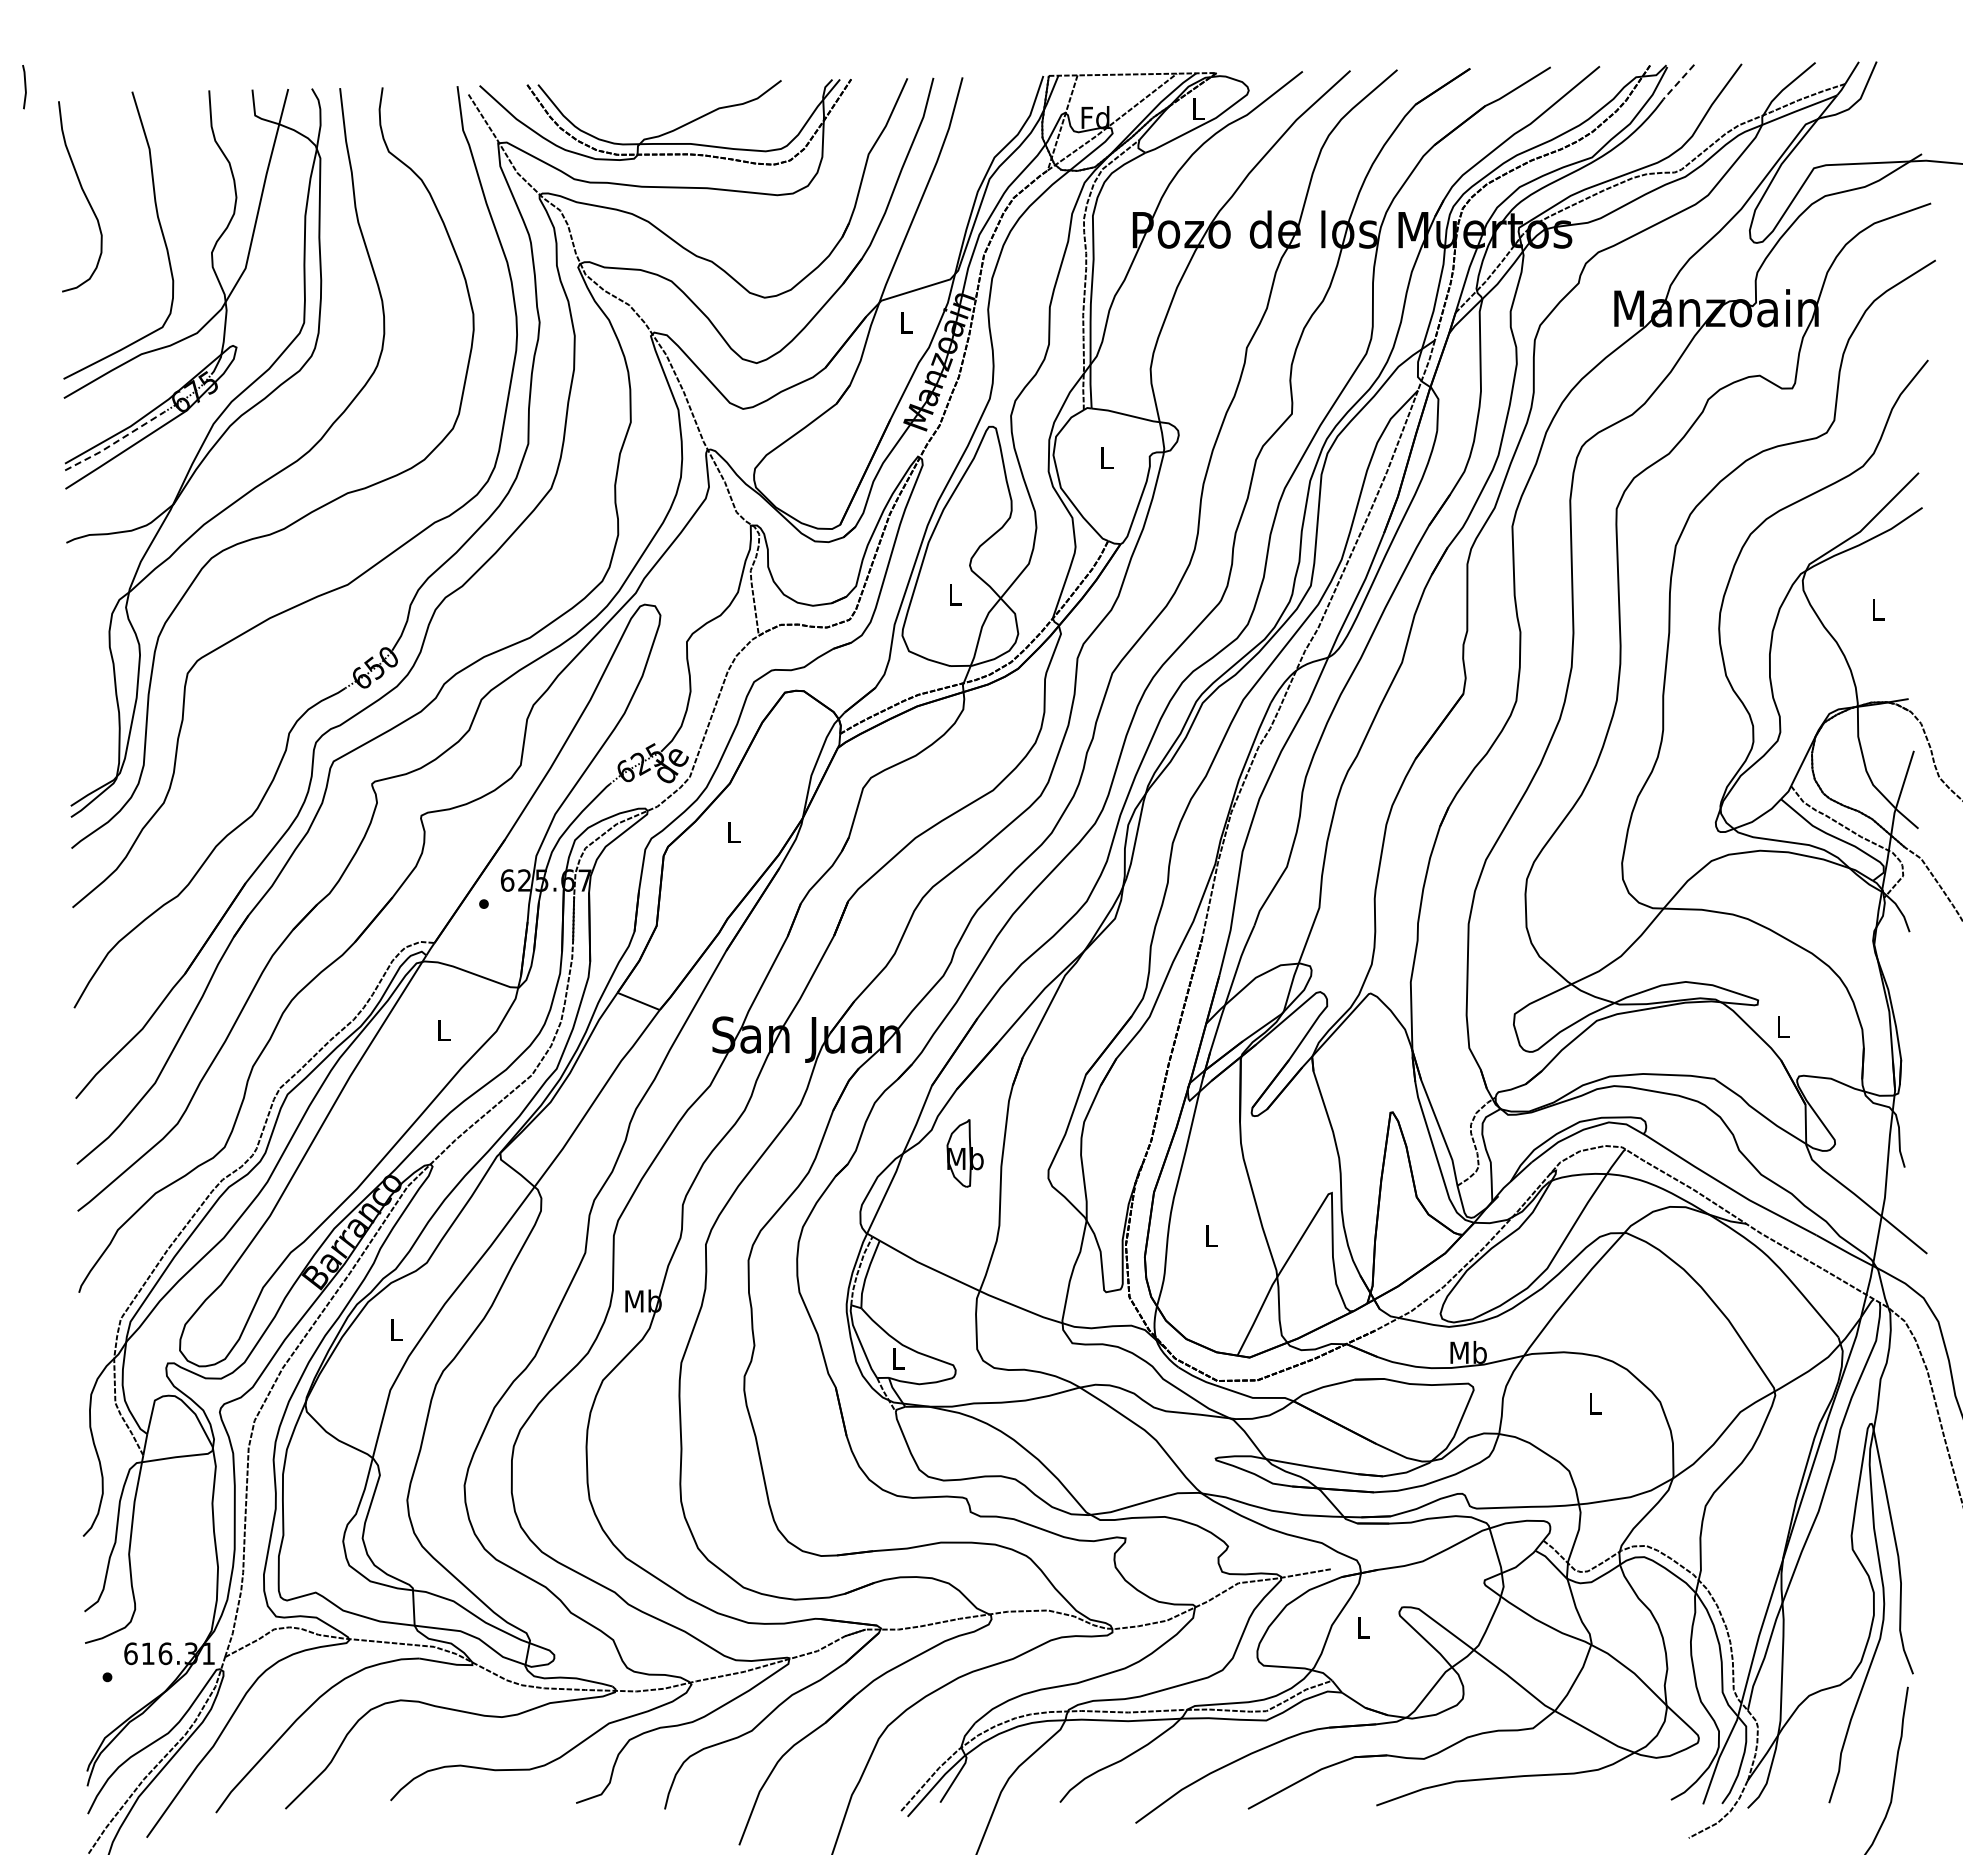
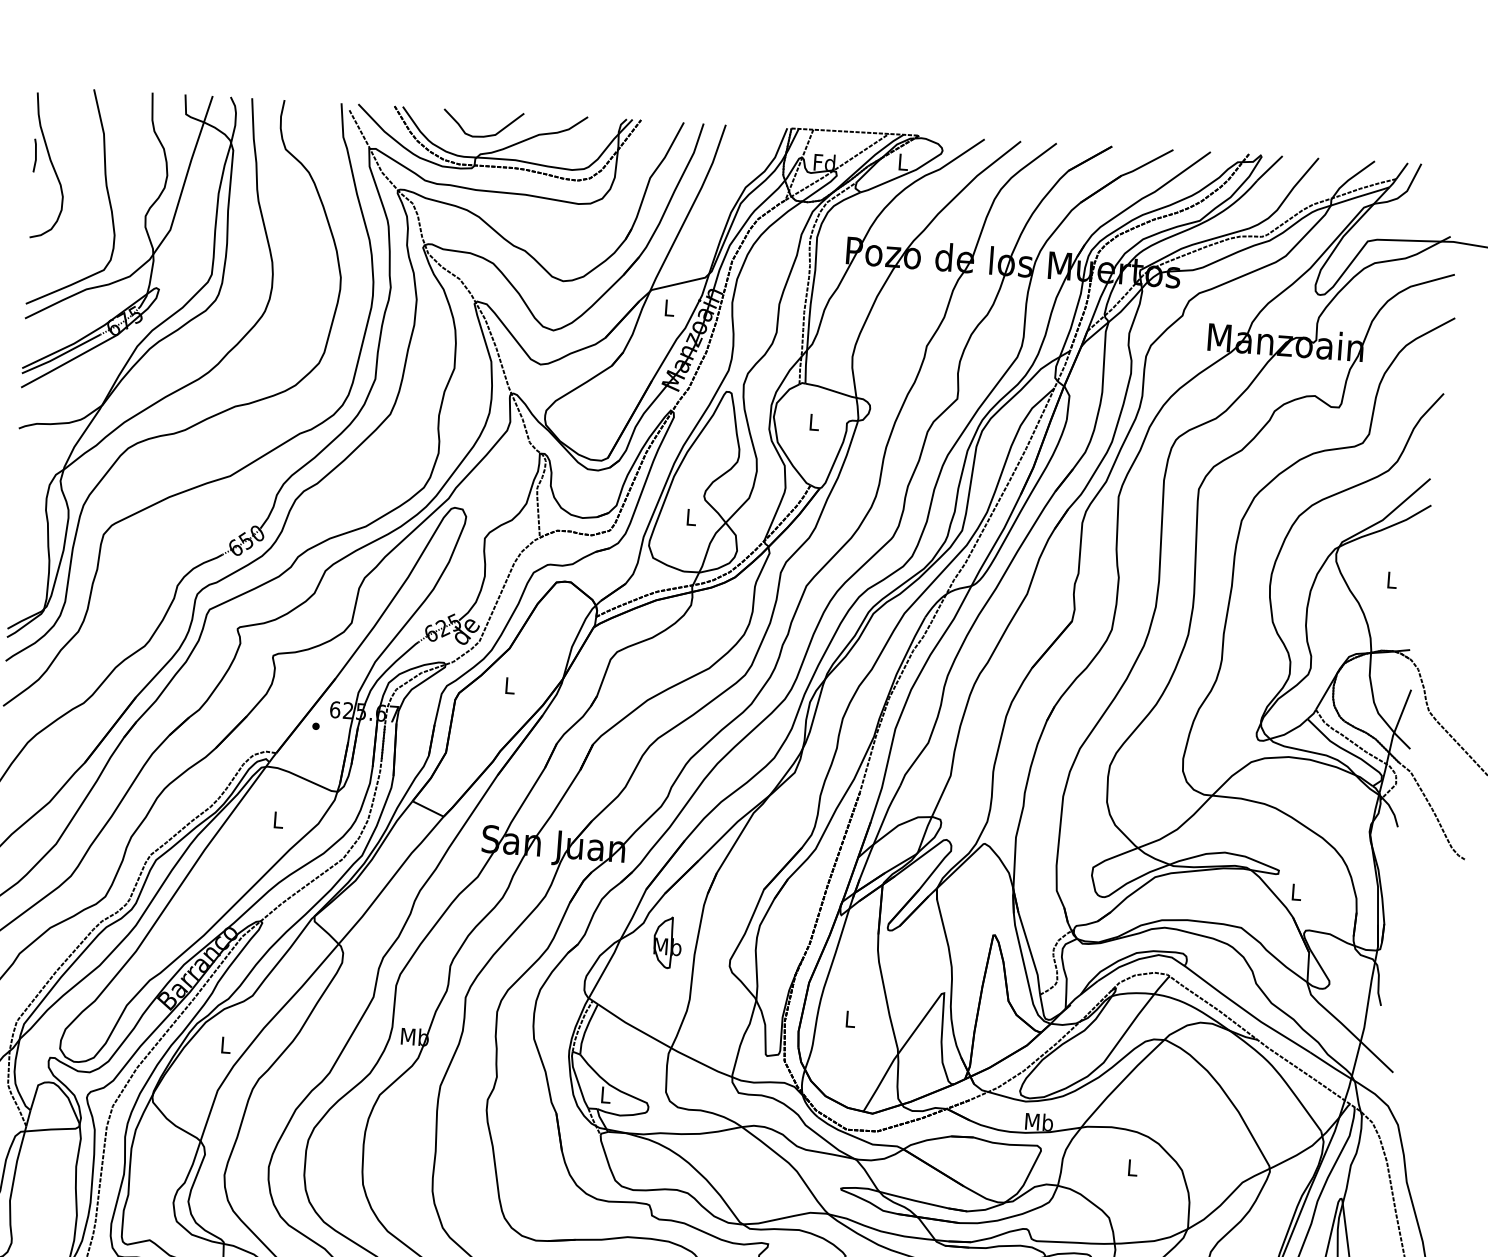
line: (1678, 82) -> (1269, 168), dashed -> solid
line: (24, 87) -> (35, 155), moved
curve: (649, 114) -> (485, 135), added
line: (114, 442) -> (60, 354), dashed -> solid

